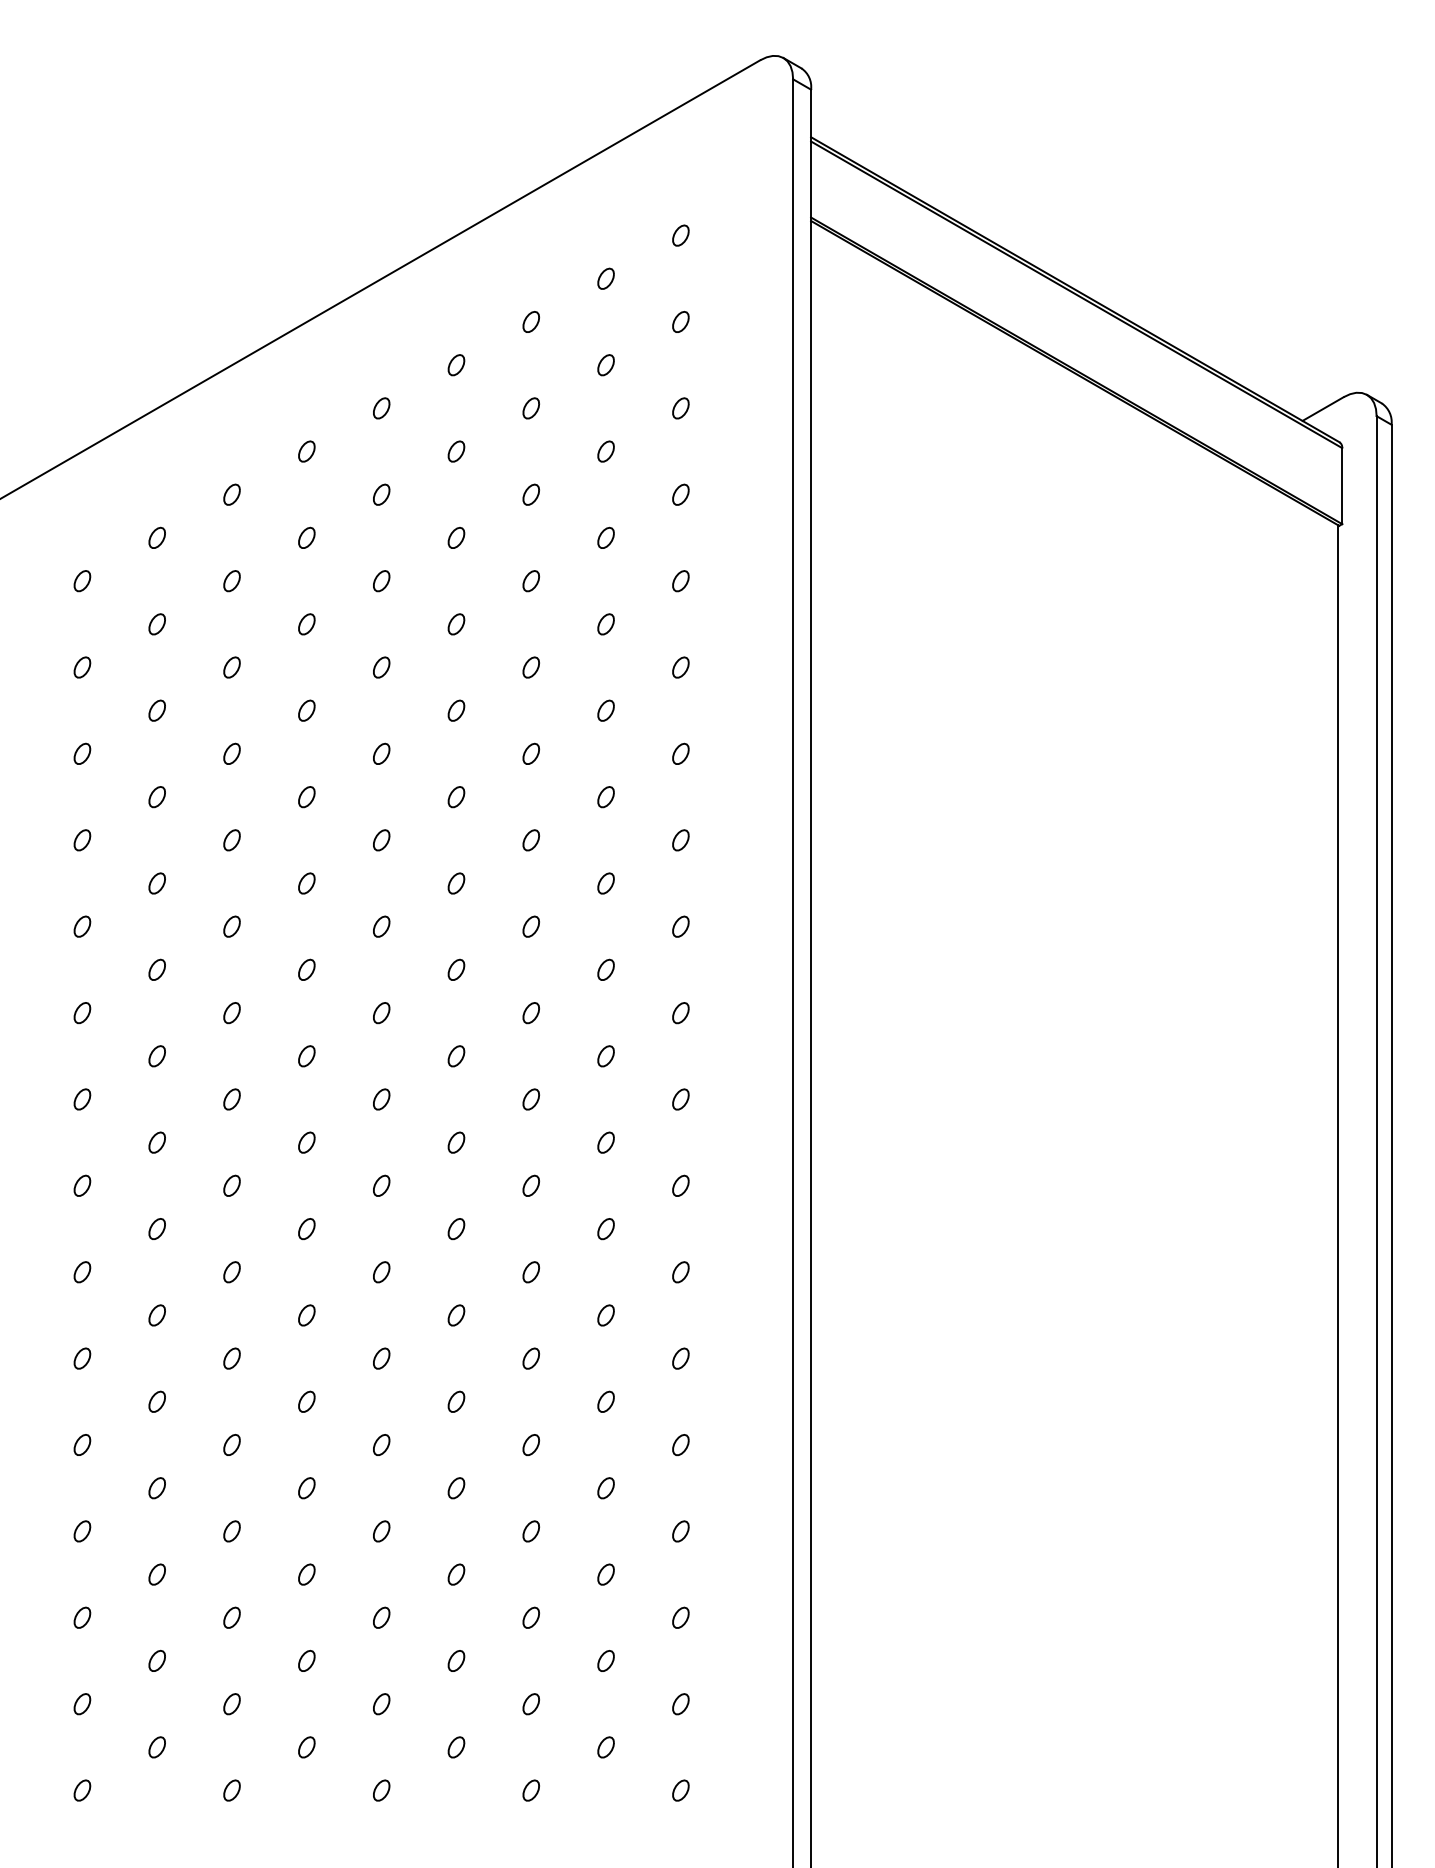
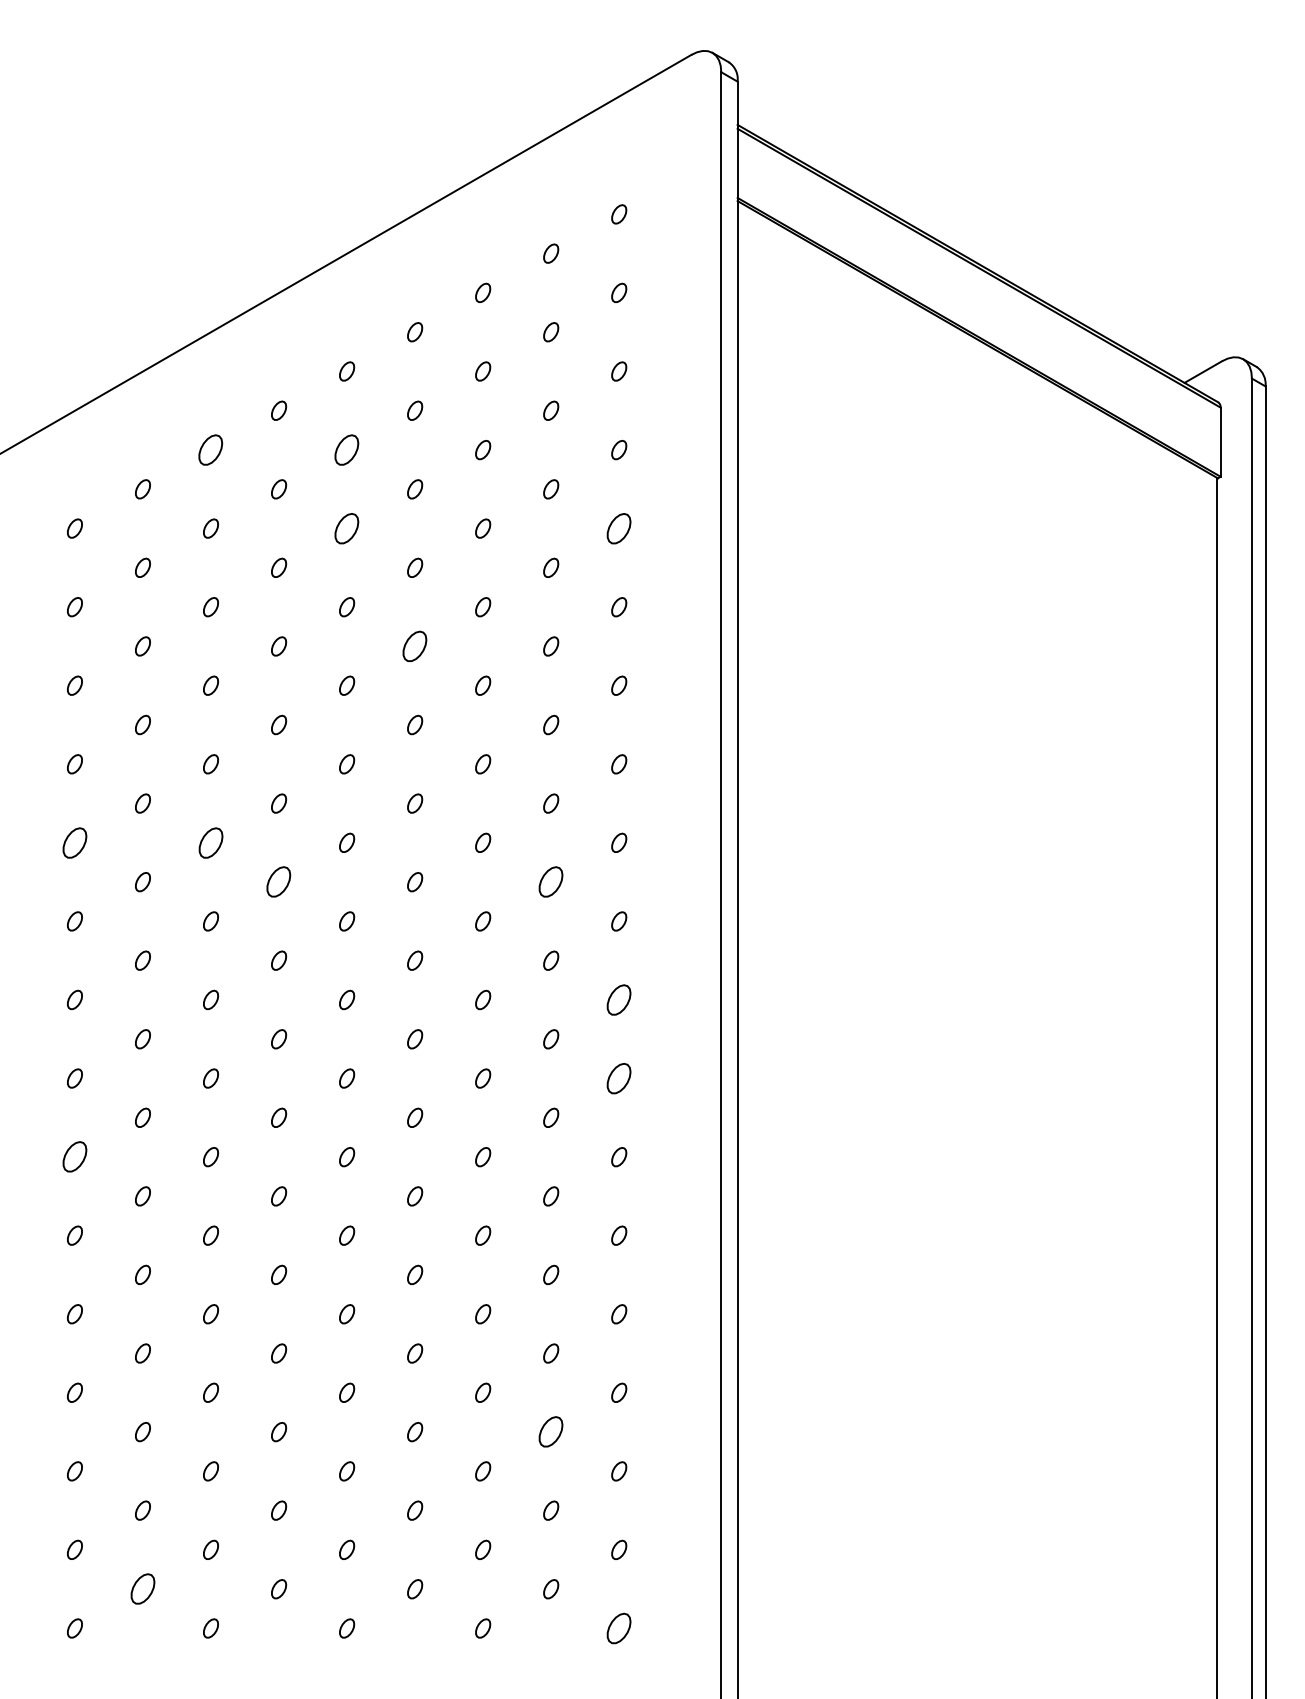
part: (232, 494) -> (211, 449), size x1.6
part: (382, 494) -> (347, 449), size x1.6
part: (382, 581) -> (347, 528), size x1.6
part: (681, 581) -> (619, 528), size x1.6
part: (456, 710) -> (415, 646), size x1.6
part: (81, 926) -> (74, 842), size x1.6
part: (231, 926) -> (210, 842), size x1.6
part: (307, 970) -> (279, 882), size x1.6
part: (606, 970) -> (551, 882), size x1.6
part: (681, 1098) -> (619, 999), size x1.6
part: (681, 1185) -> (619, 1078), size x1.6
part: (81, 1272) -> (74, 1157), size x1.6
part: (606, 1575) -> (551, 1432), size x1.6
part: (156, 1747) -> (142, 1589), size x1.6
part: (681, 1790) -> (619, 1628), size x1.6

